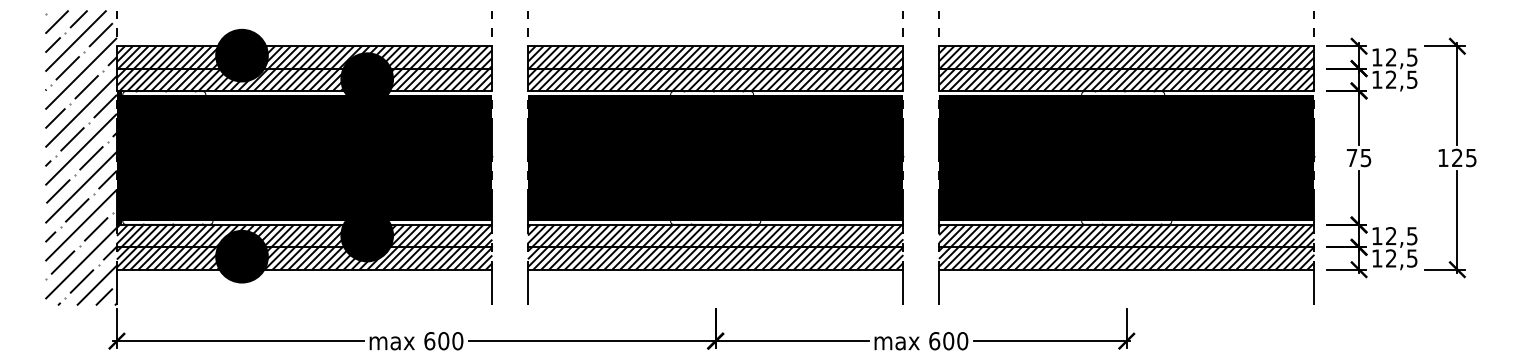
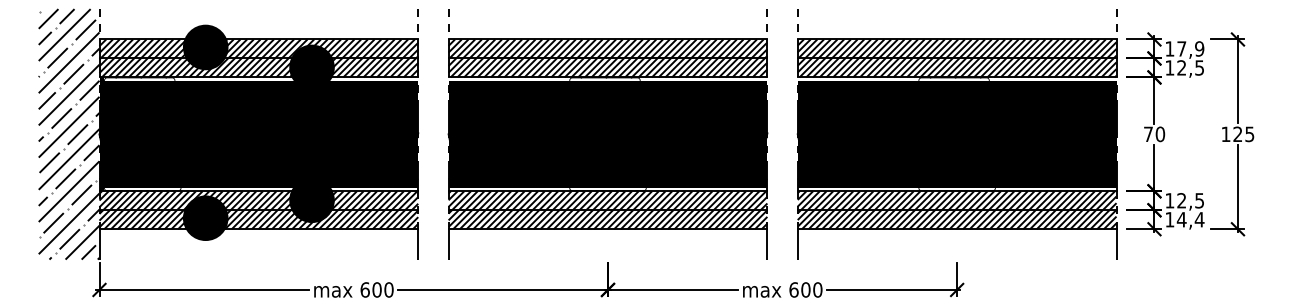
text: (1401, 56) -> (1190, 48), 12,5 -> 17,9
text: (1366, 158) -> (1160, 134), 75 -> 70
text: (1401, 258) -> (1190, 219), 12,5 -> 14,4

